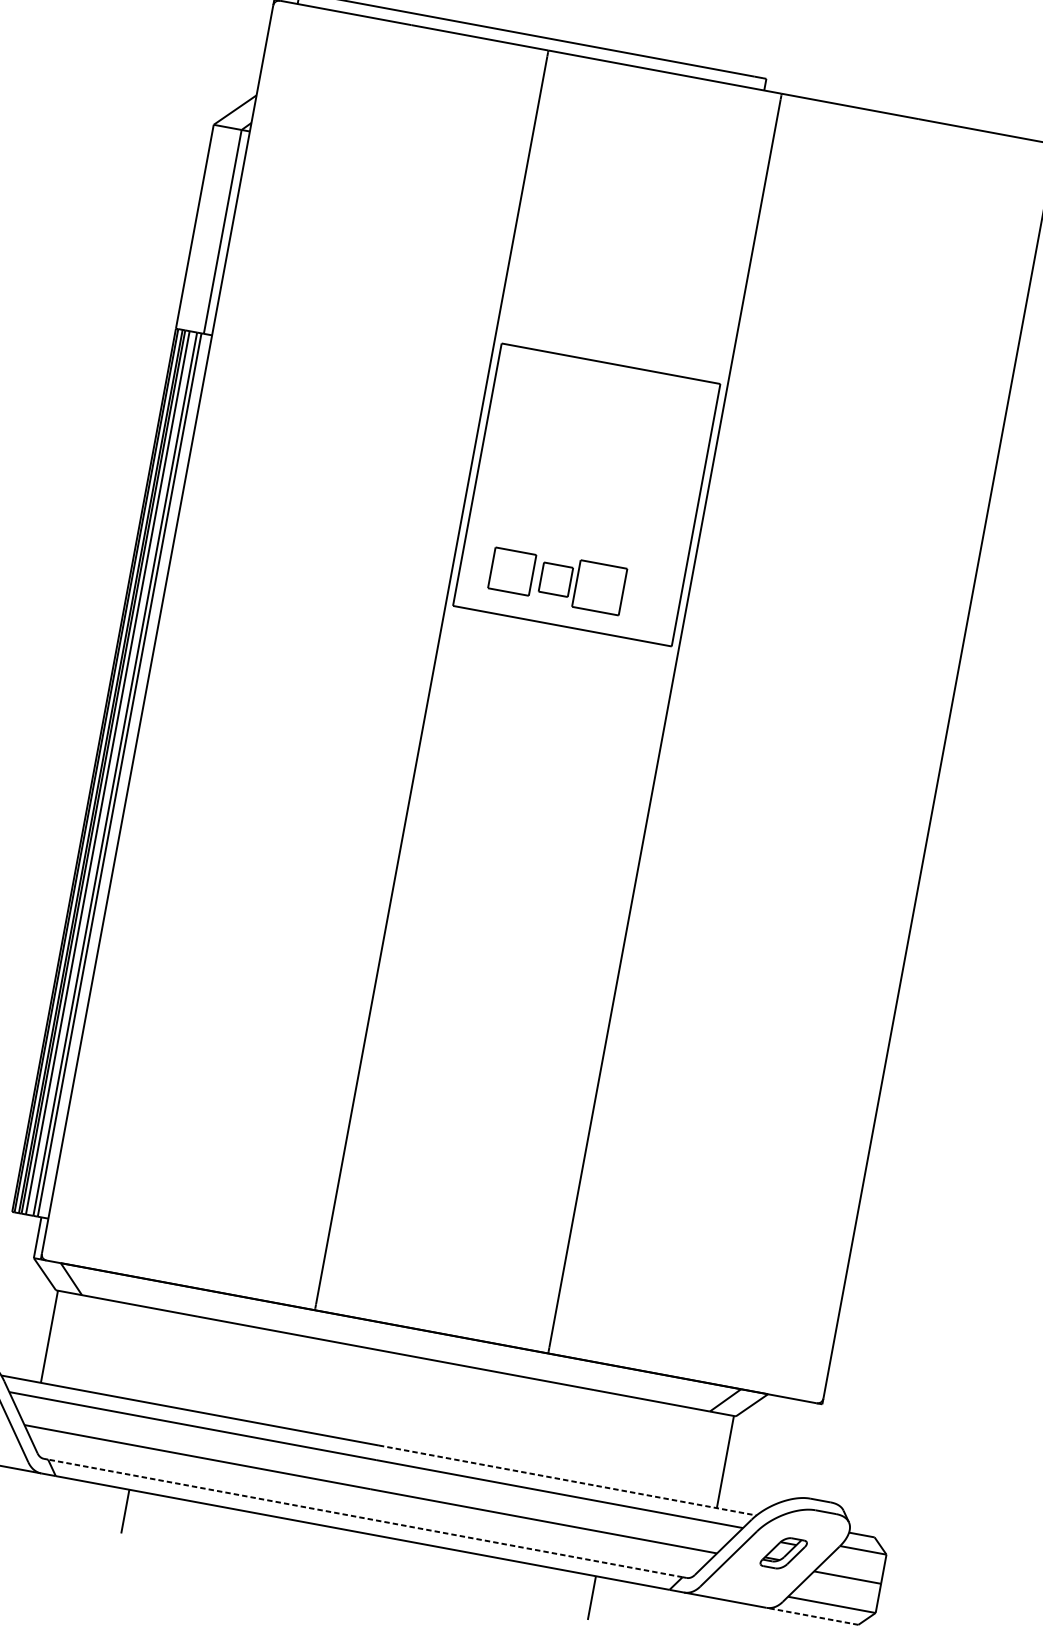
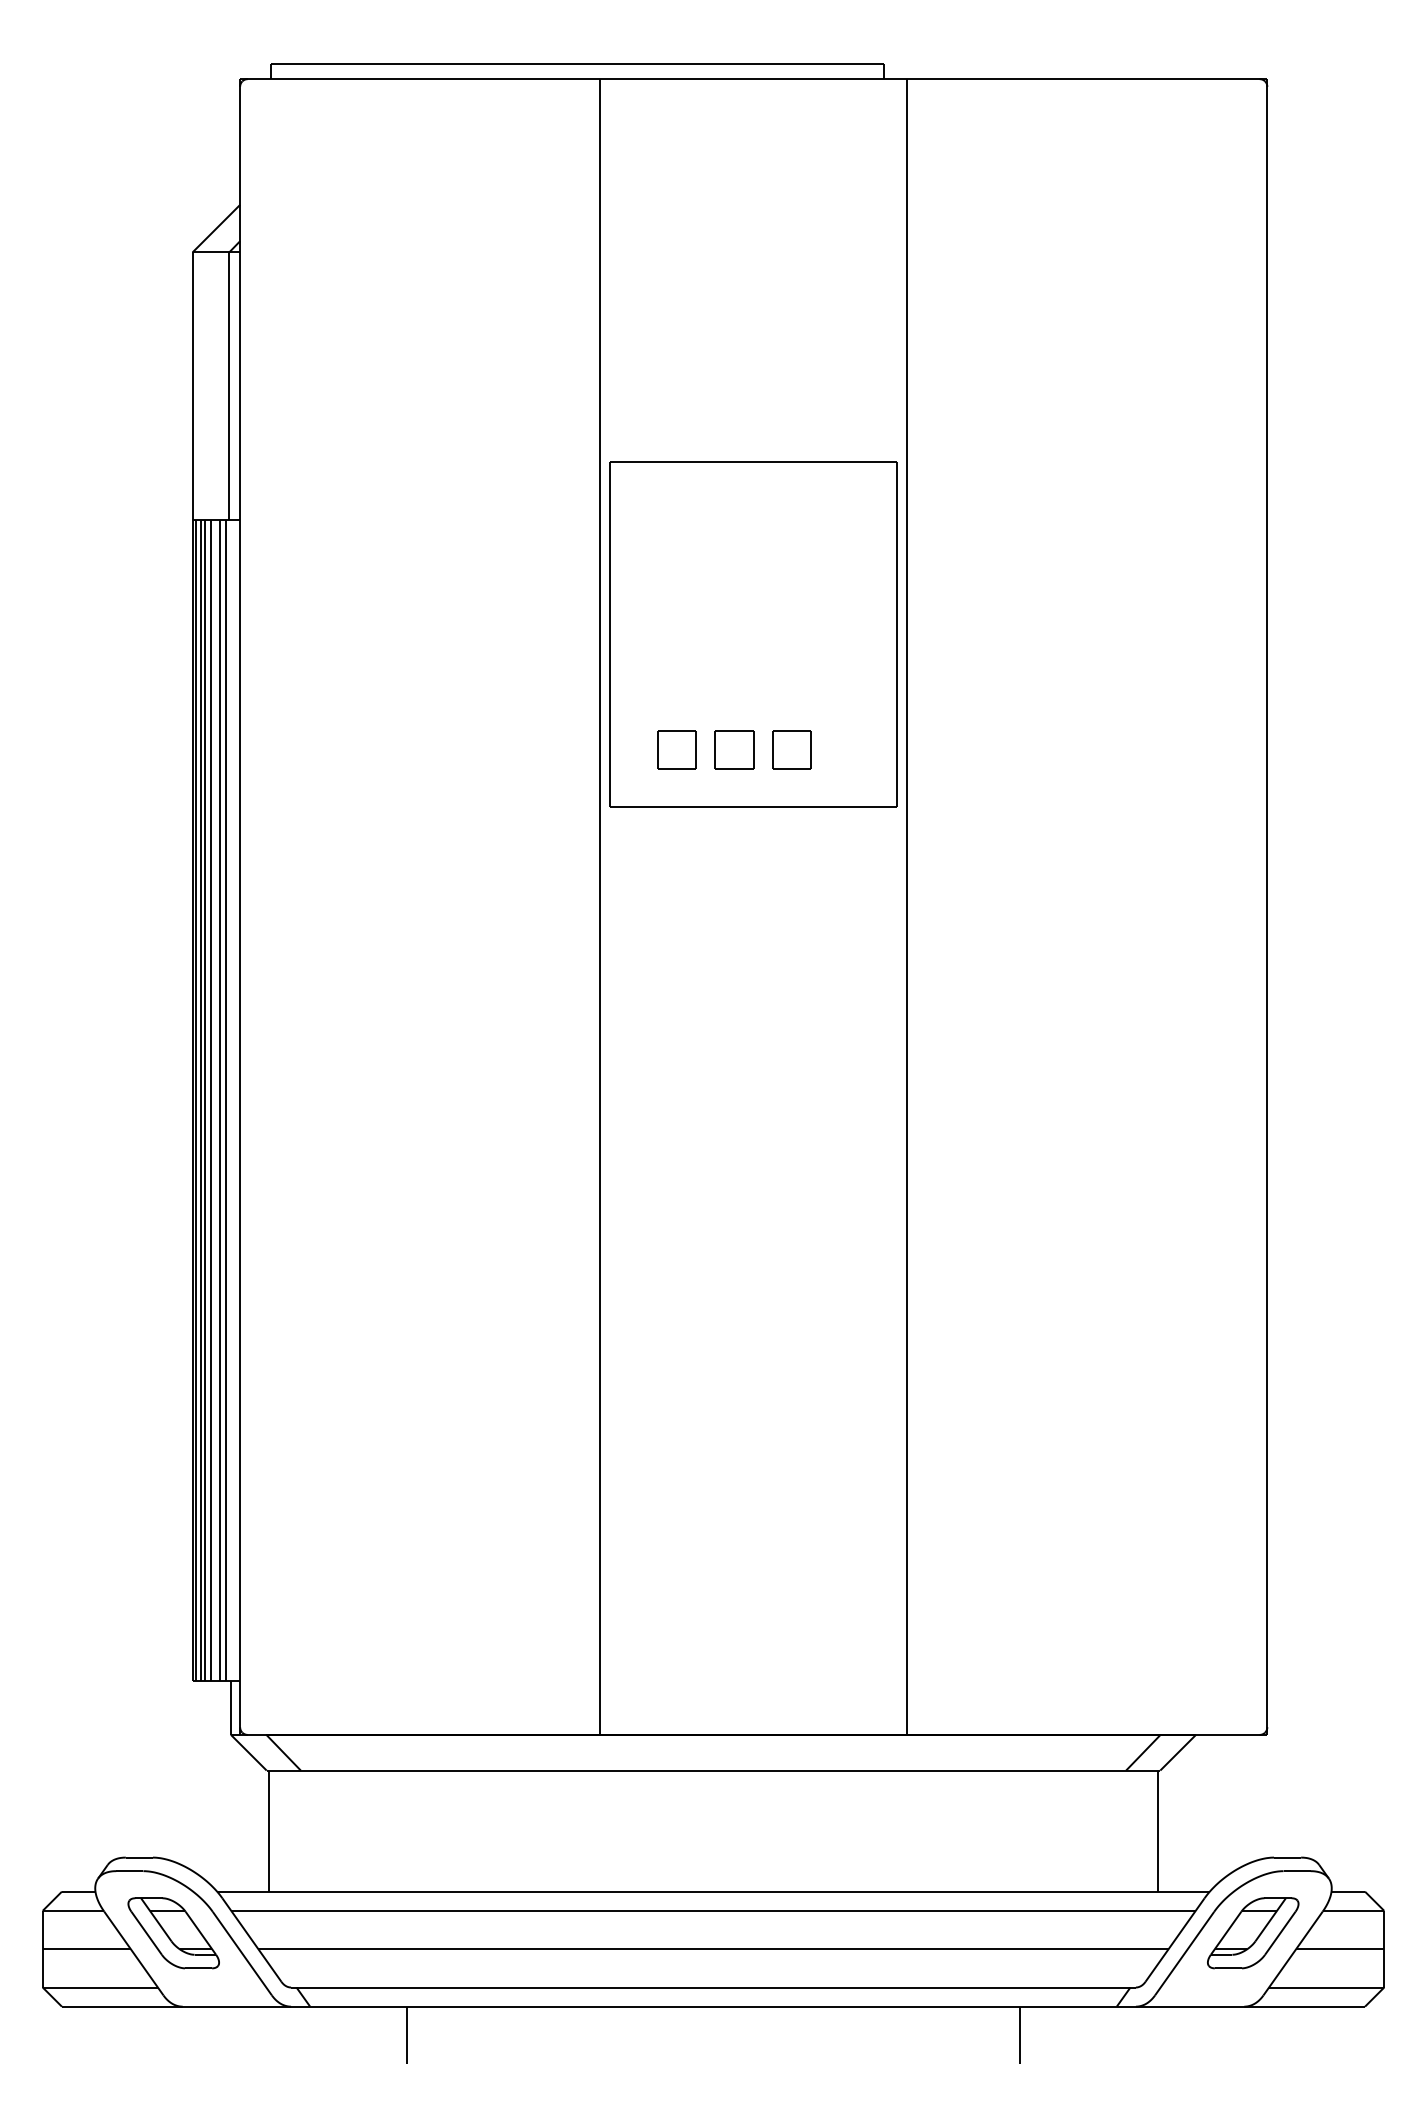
part: (511, 571) -> (676, 749), size x0.71
part: (599, 587) -> (791, 749), size x0.62
line: (568, 1480) -> (962, 1891), dashed -> solid
line: (365, 1518) -> (713, 1987), dashed -> solid
part: (783, 1553) -> (1253, 1933), size x1.67
line: (812, 1616) -> (1304, 2006), dashed -> solid

